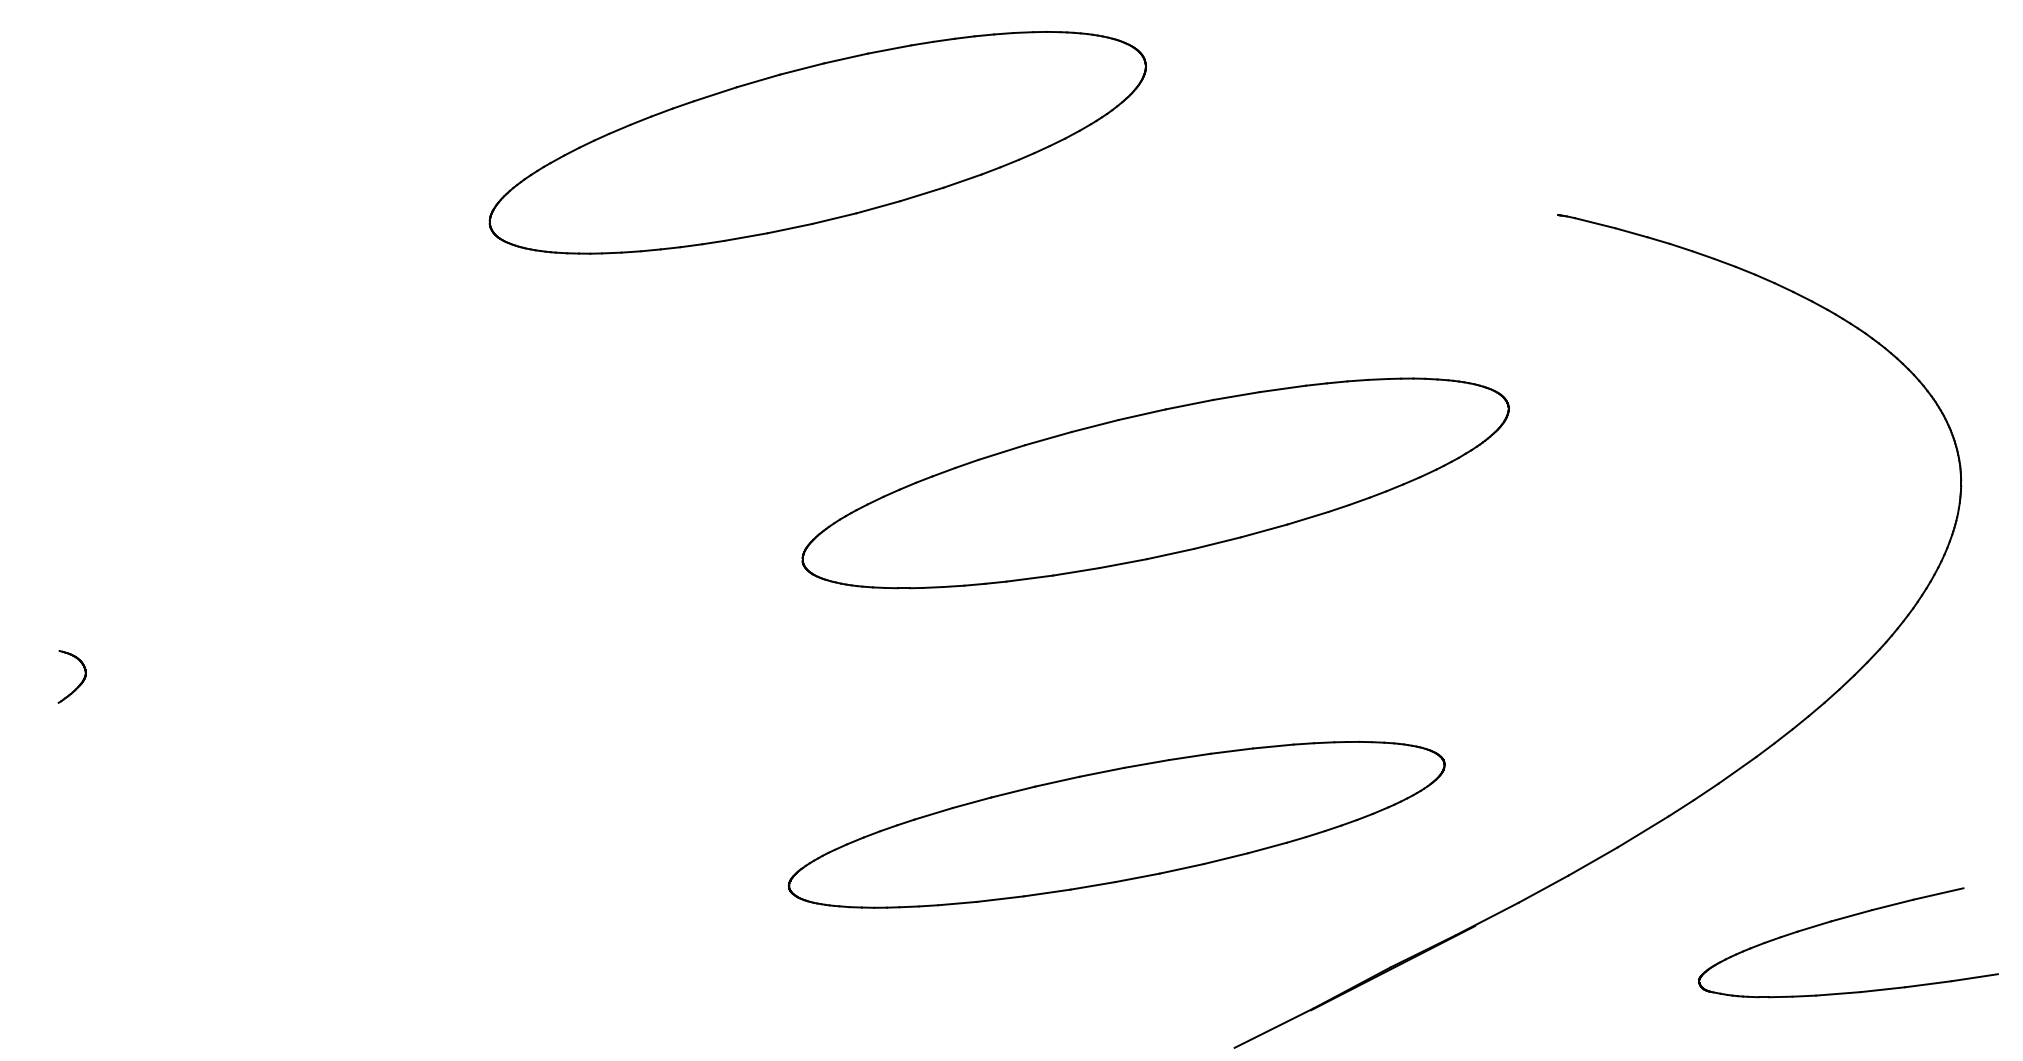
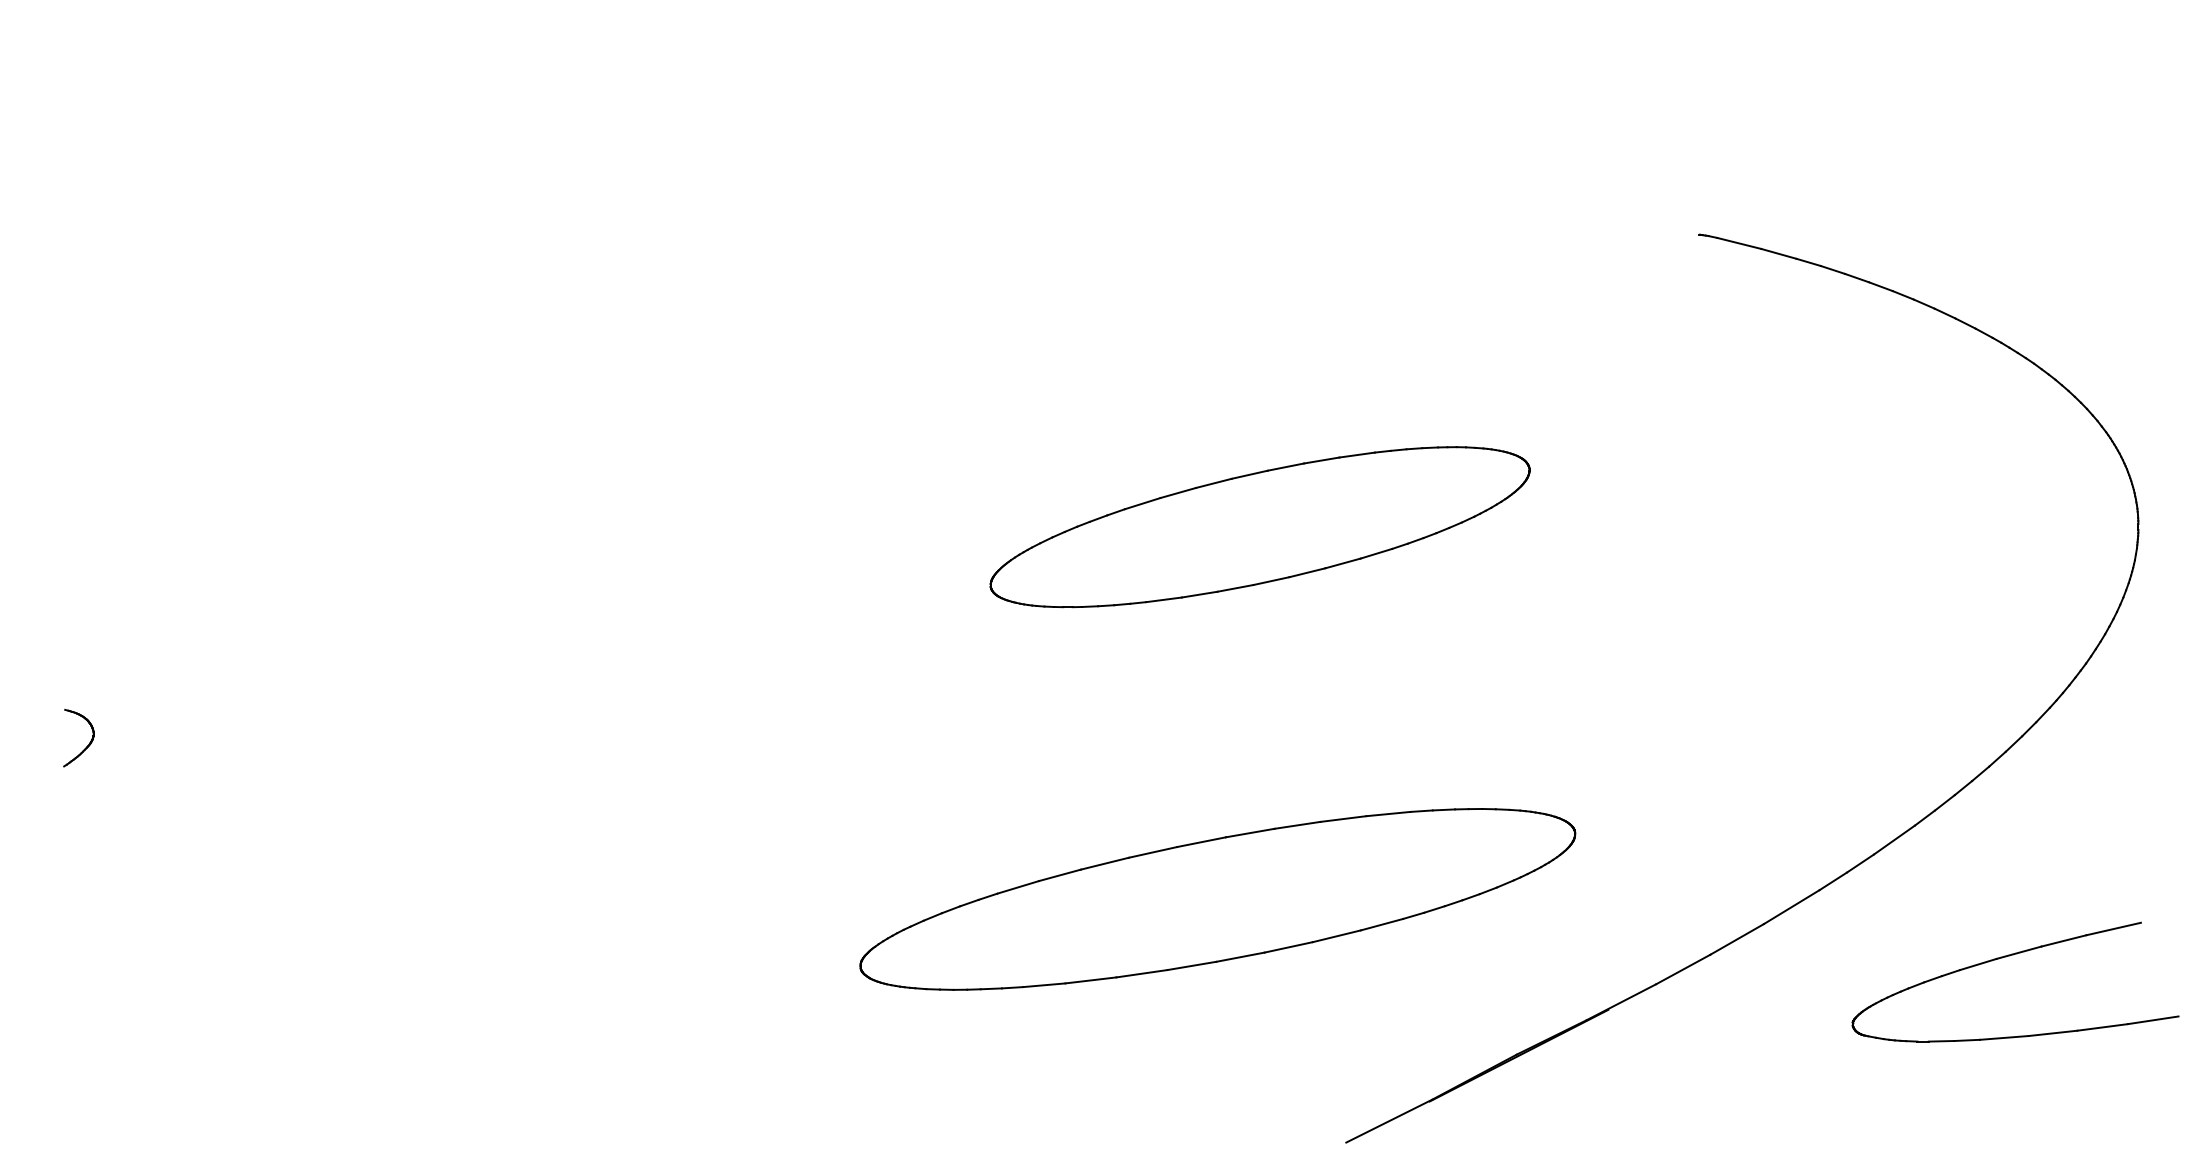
part: (817, 142) -> (891, 155), removed
part: (1155, 483) -> (1260, 527), size x0.7
part: (1842, 919) -> (2009, 956), moved

